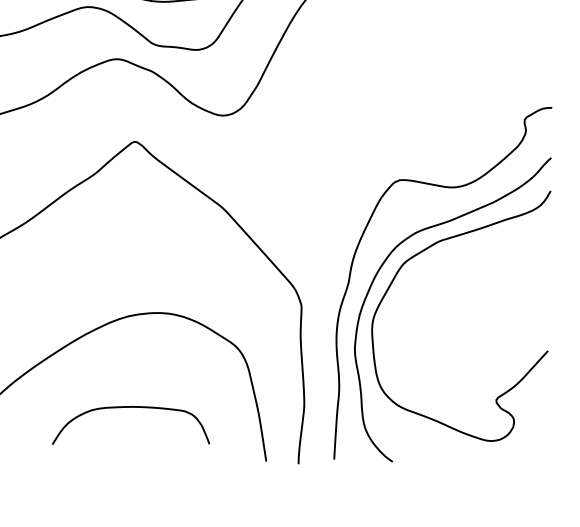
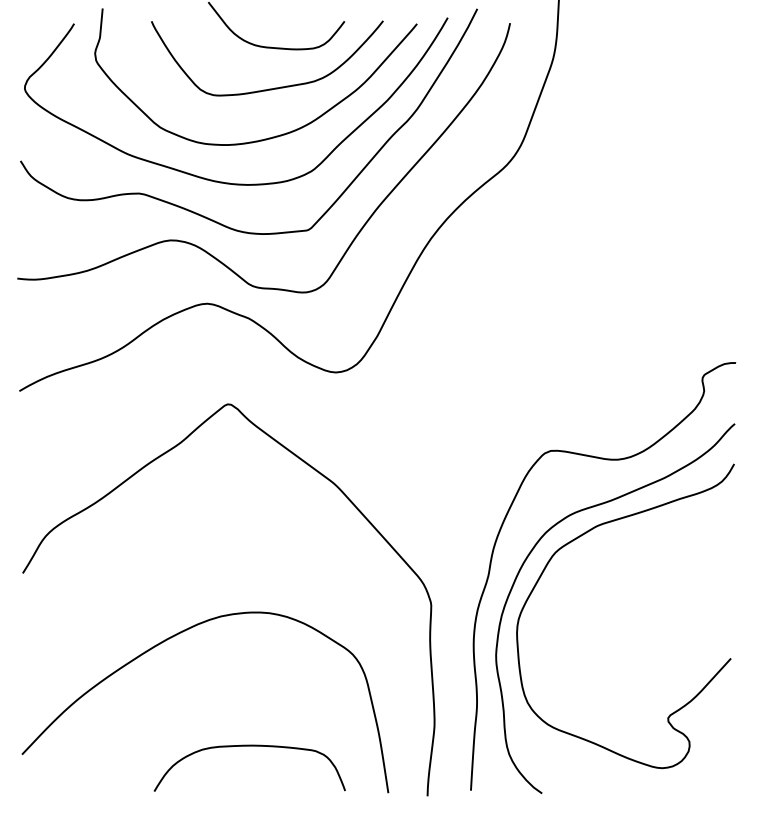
curve: (130, 407) -> (249, 746), moved

